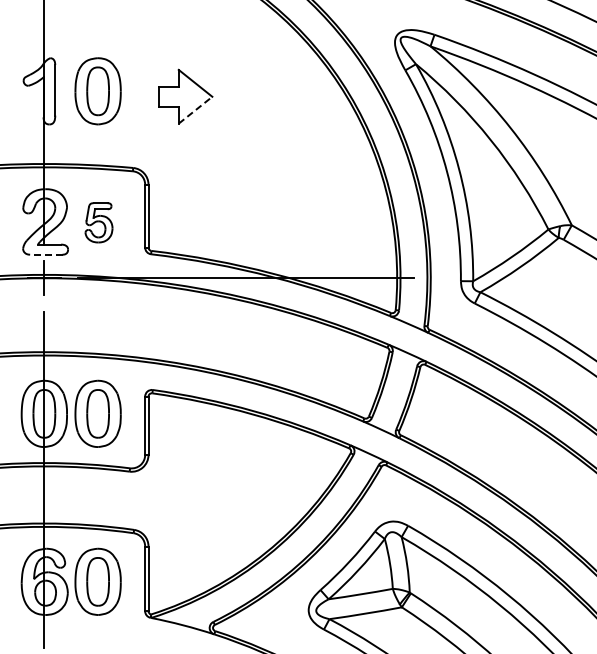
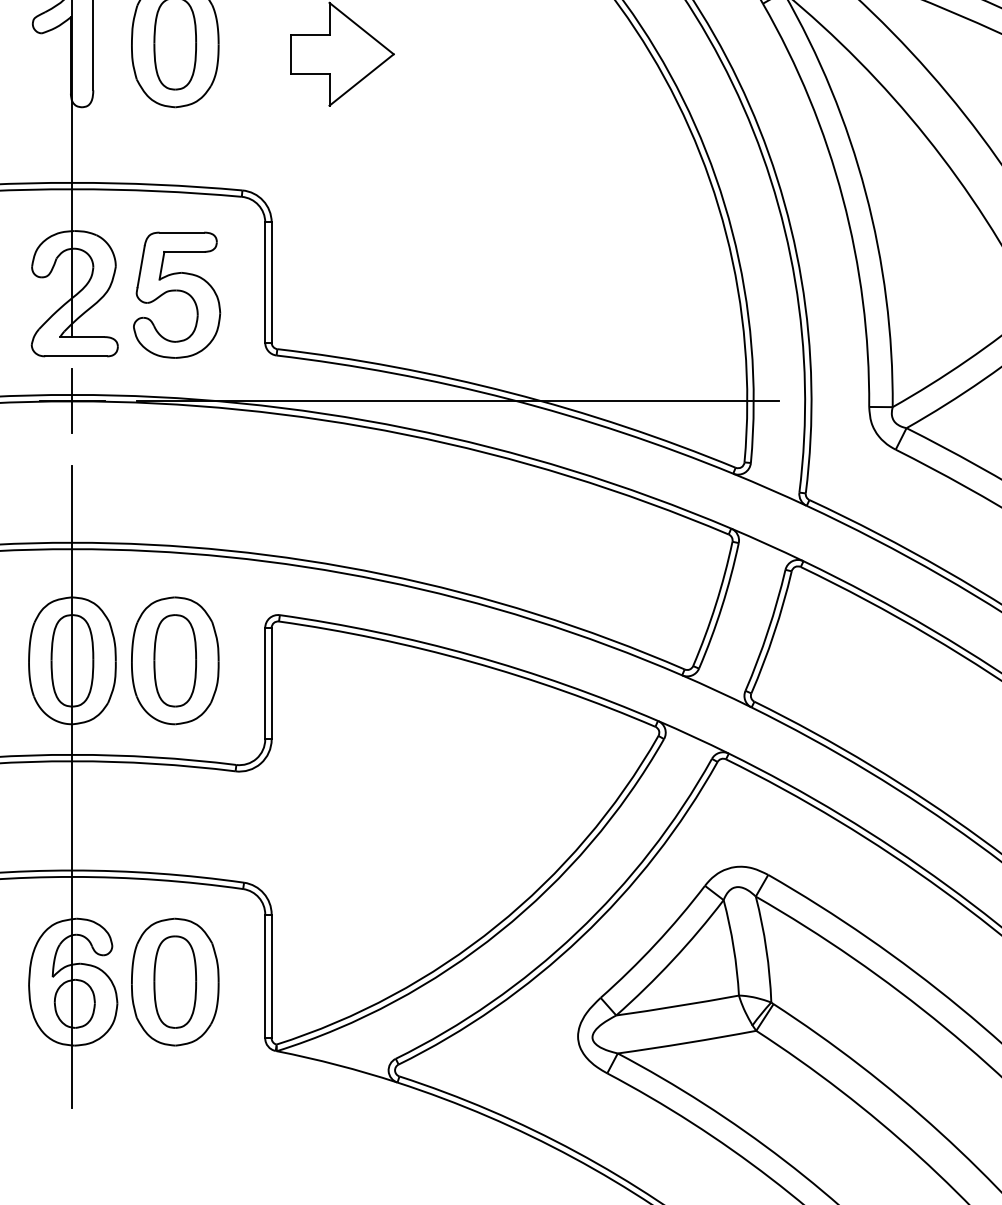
line: (195, 110) -> (361, 80), dashed -> solid
part: (98, 222) -> (175, 294), size x1.67
line: (45, 254) -> (74, 355), dashed -> solid

